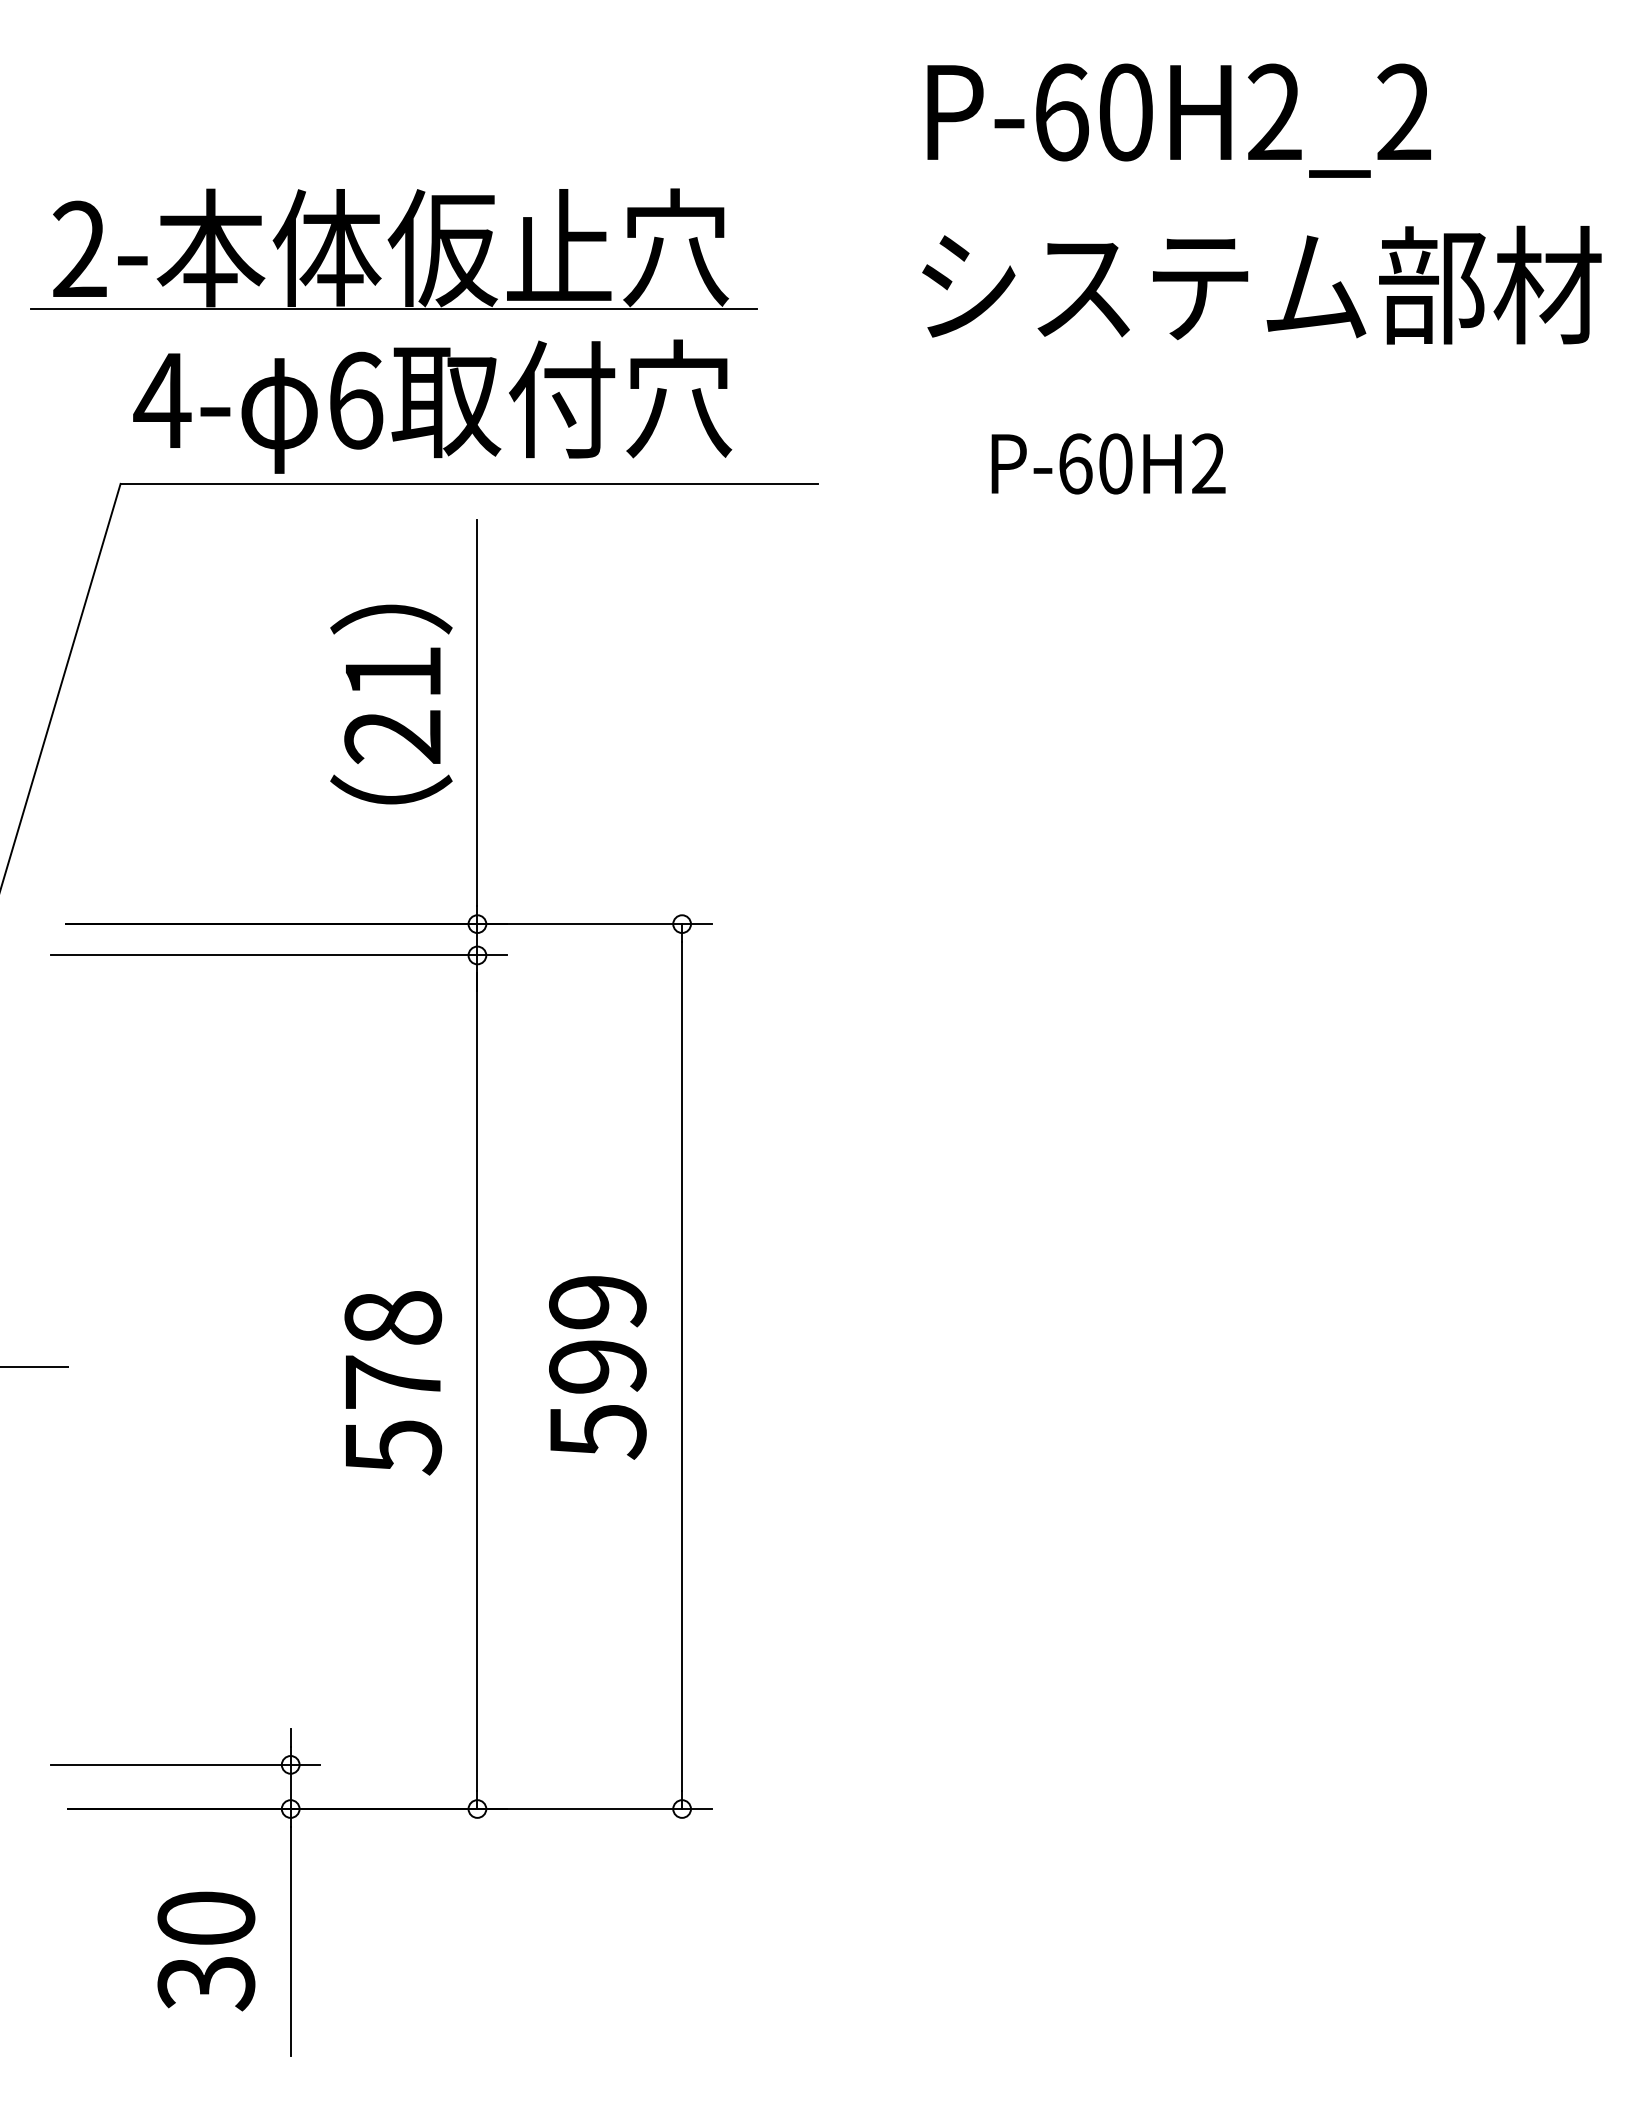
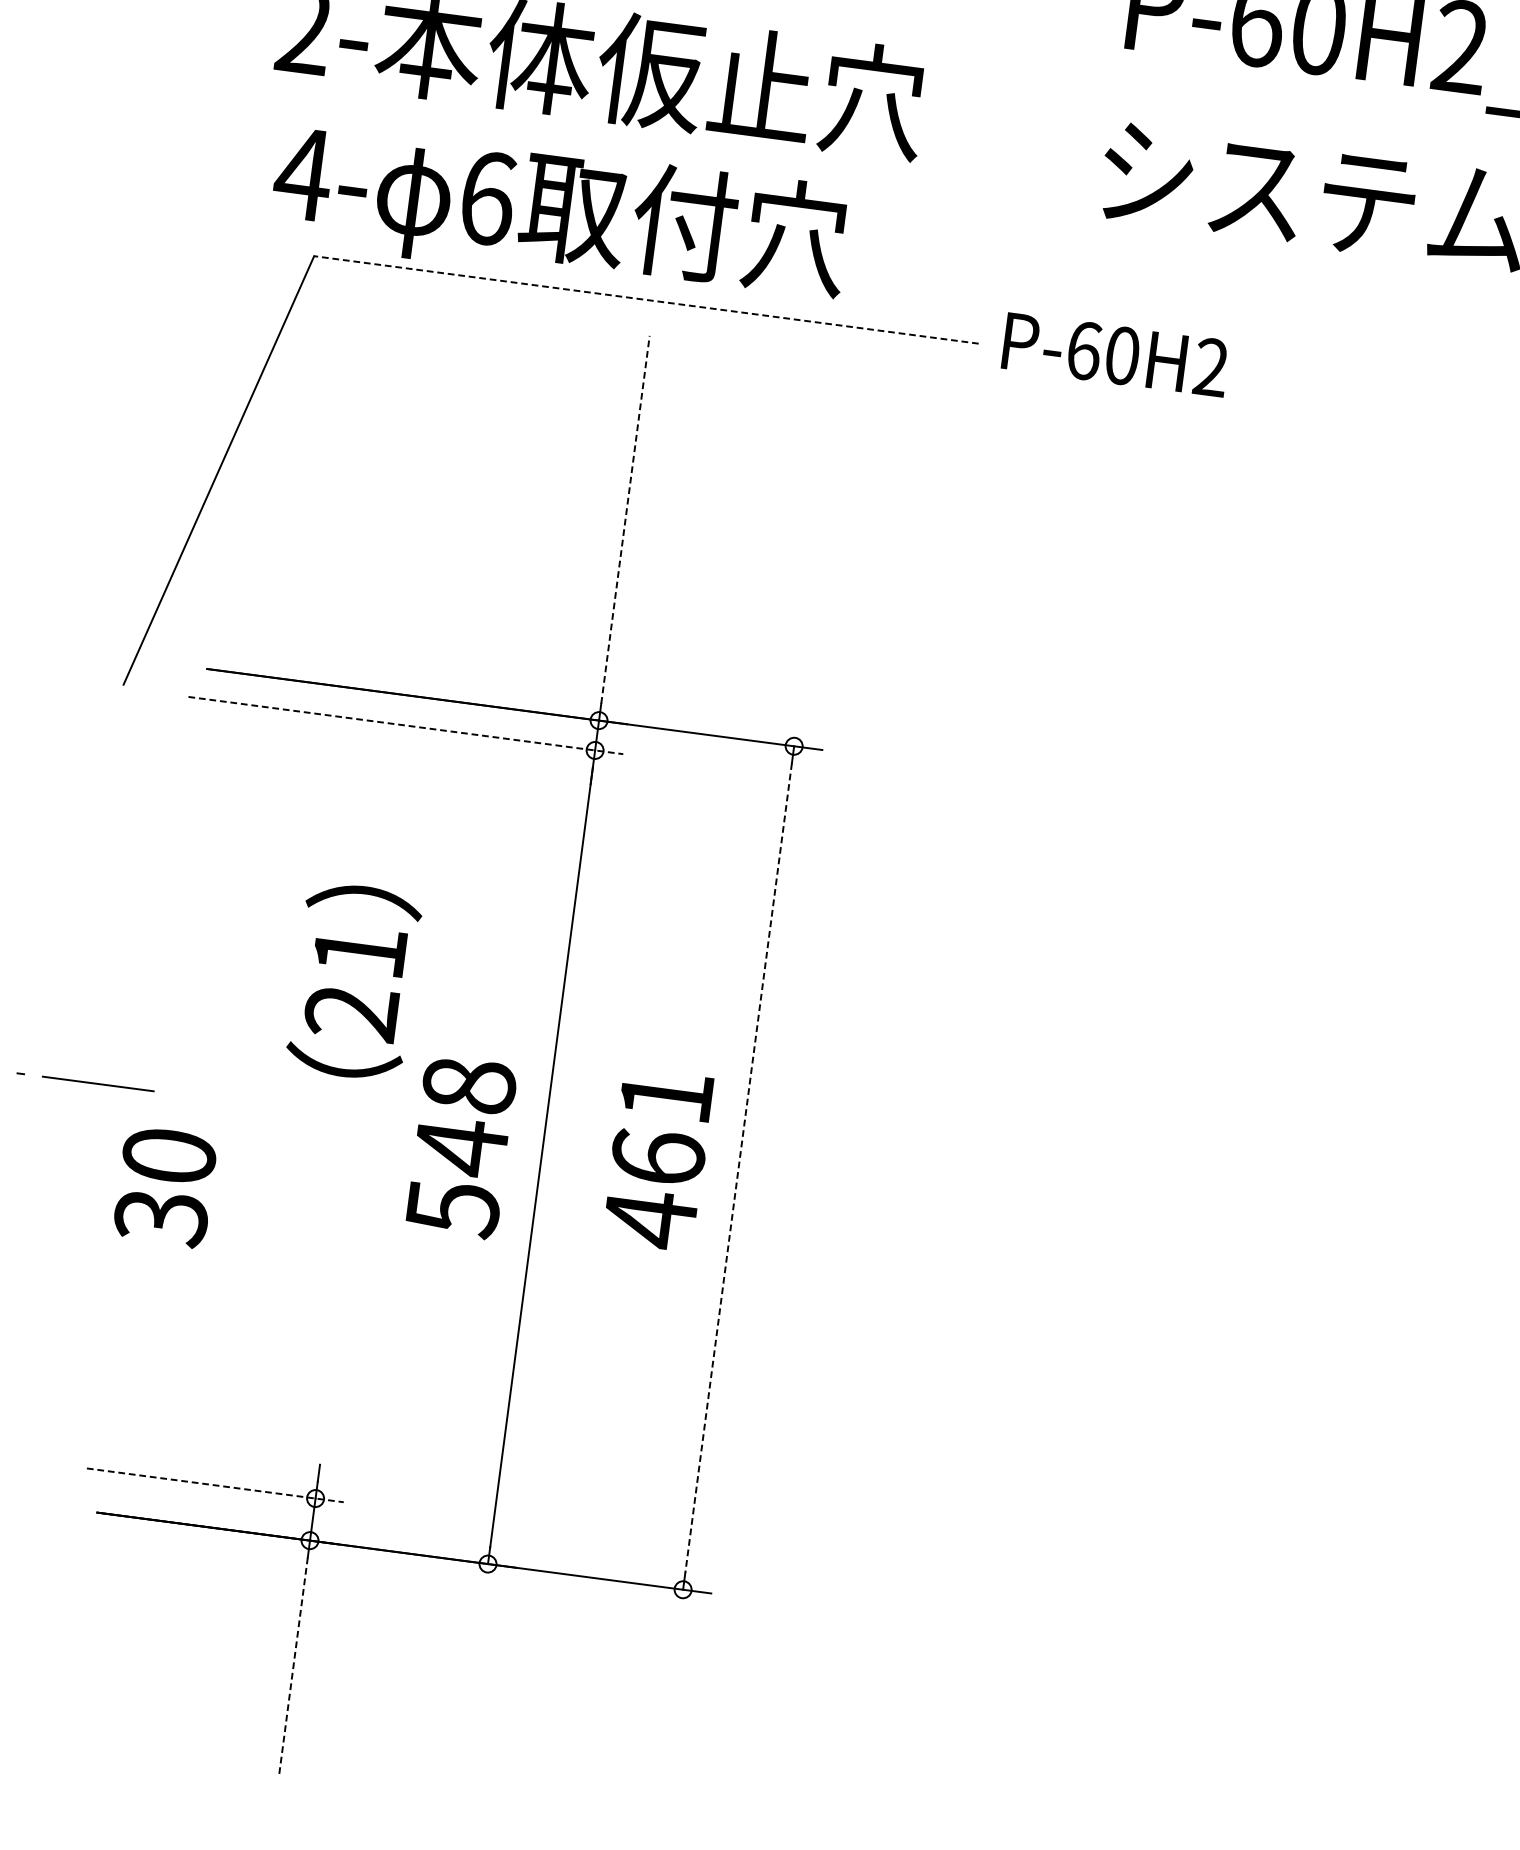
line: (393, 308) -> (596, 123), removed
text: (432, 406) -> (560, 213), moved
text: (1108, 463) -> (1115, 354), moved
line: (469, 483) -> (646, 299), solid -> dashed
text: (391, 704) -> (354, 981), moved
line: (477, 713) -> (625, 519), solid -> dashed
line: (279, 955) -> (406, 725), solid -> dashed
line: (682, 1366) -> (739, 1167), solid -> dashed
text: (597, 1368) -> (657, 1159), 599 -> 461
text: (393, 1382) -> (461, 1146), 578 -> 548
line: (185, 1764) -> (215, 1484), solid -> dashed
line: (290, 1941) -> (293, 1666), solid -> dashed
text: (206, 1951) -> (165, 1187), moved

